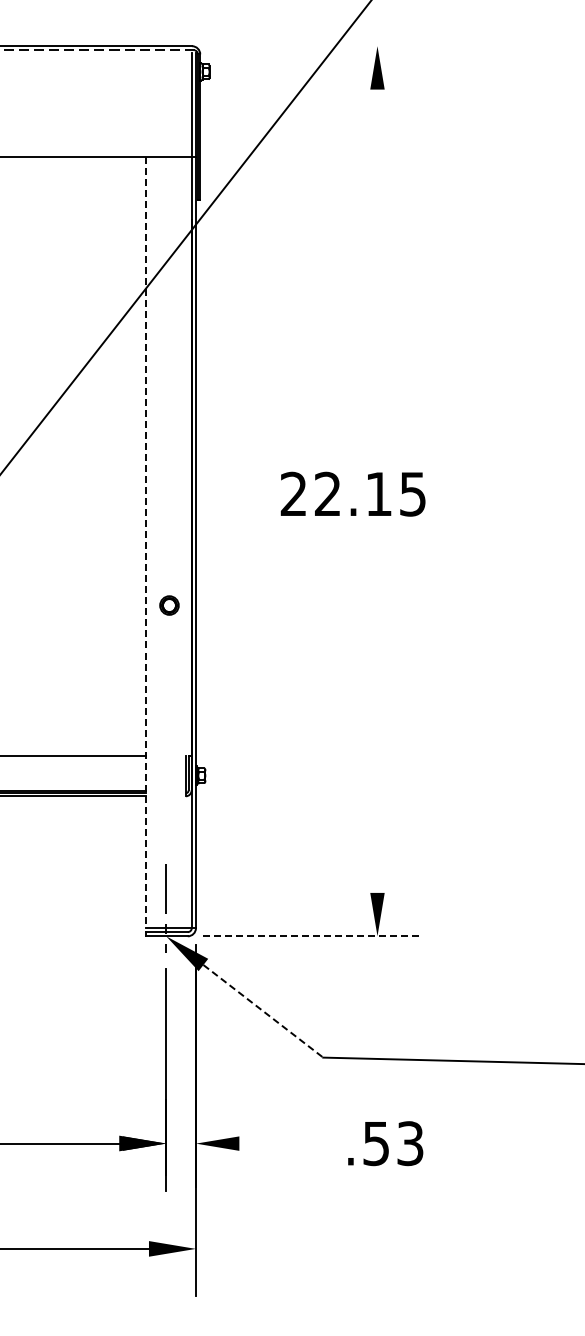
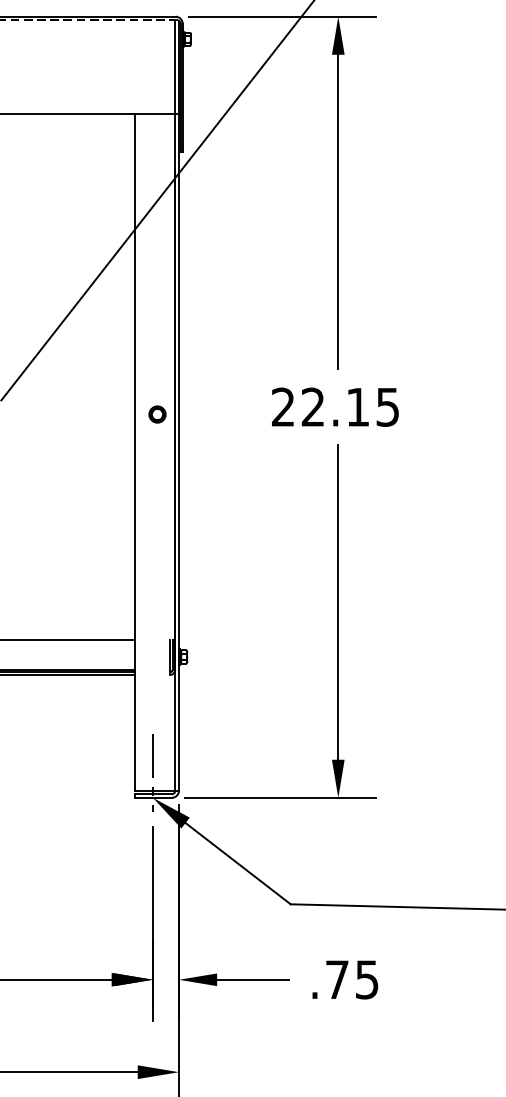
line: (313, 46) -> (282, 16), added
line: (377, 268) -> (338, 211), added
text: (352, 493) -> (334, 406), moved
line: (145, 542) -> (134, 452), dashed -> solid
part: (169, 605) -> (157, 414), moved
line: (377, 713) -> (338, 602), added
line: (312, 936) -> (281, 798), dashed -> solid
line: (263, 1011) -> (238, 863), dashed -> solid
line: (279, 1143) -> (252, 979), added
text: (393, 1143) -> (352, 979), .53 -> .75

